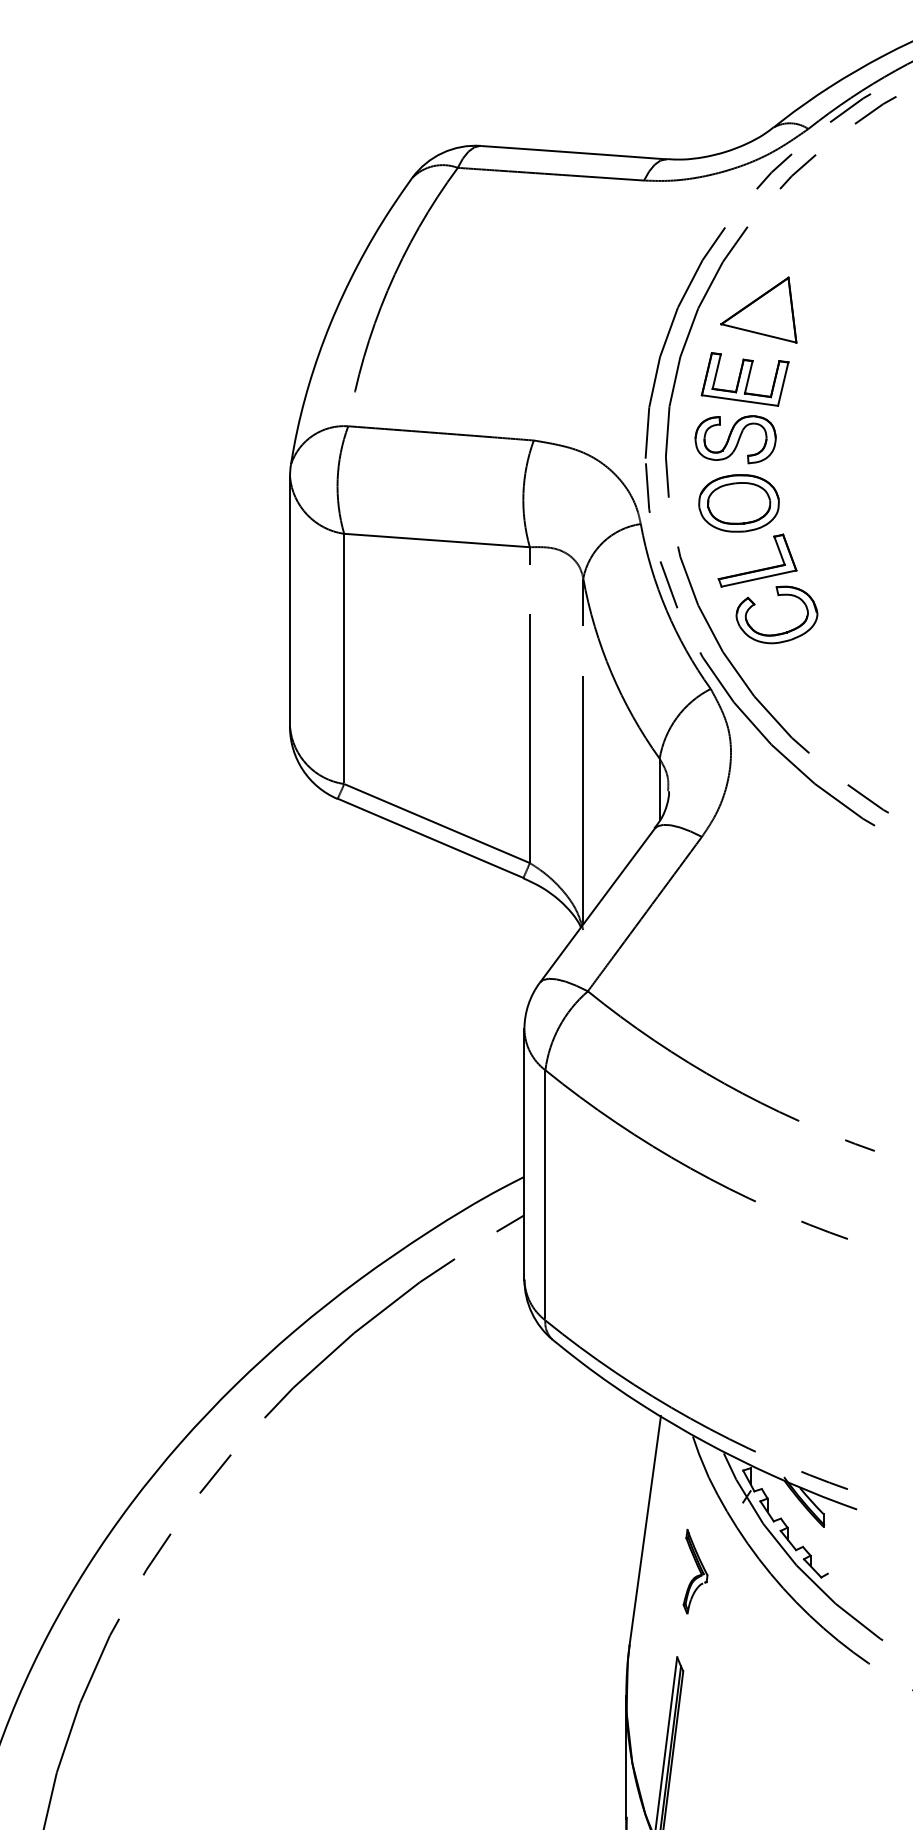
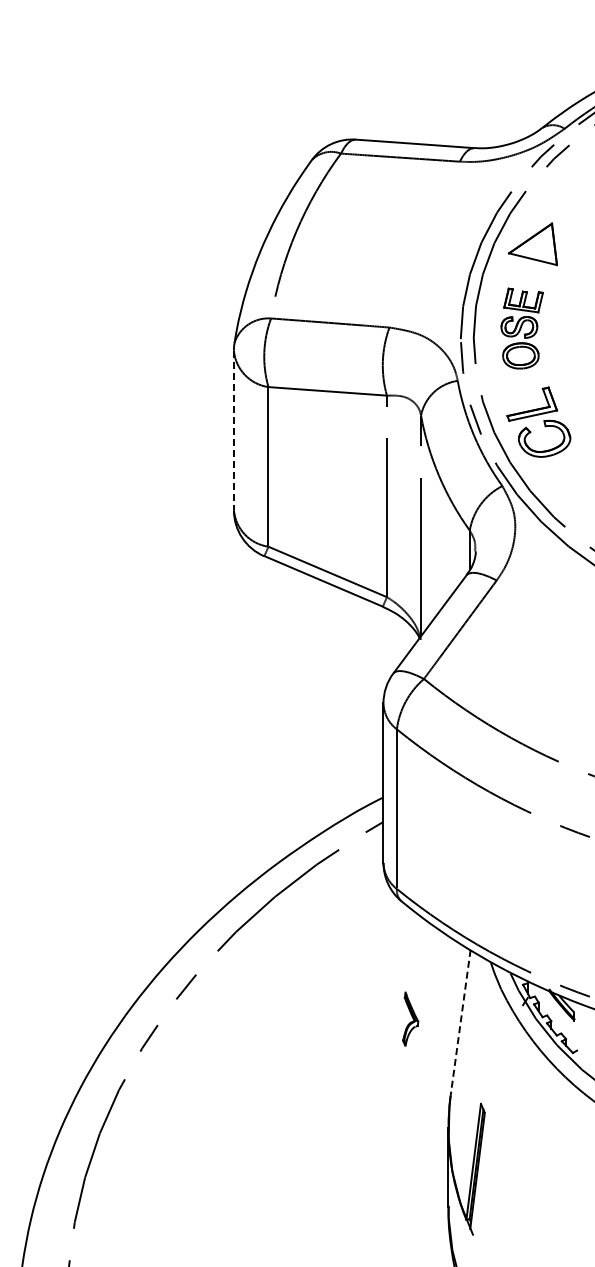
part: (740, 441) -> (521, 328), size x0.7
line: (289, 601) -> (233, 430), solid -> dashed
line: (645, 1529) -> (460, 1022), solid -> dashed
part: (695, 1570) -> (410, 1018), moved

